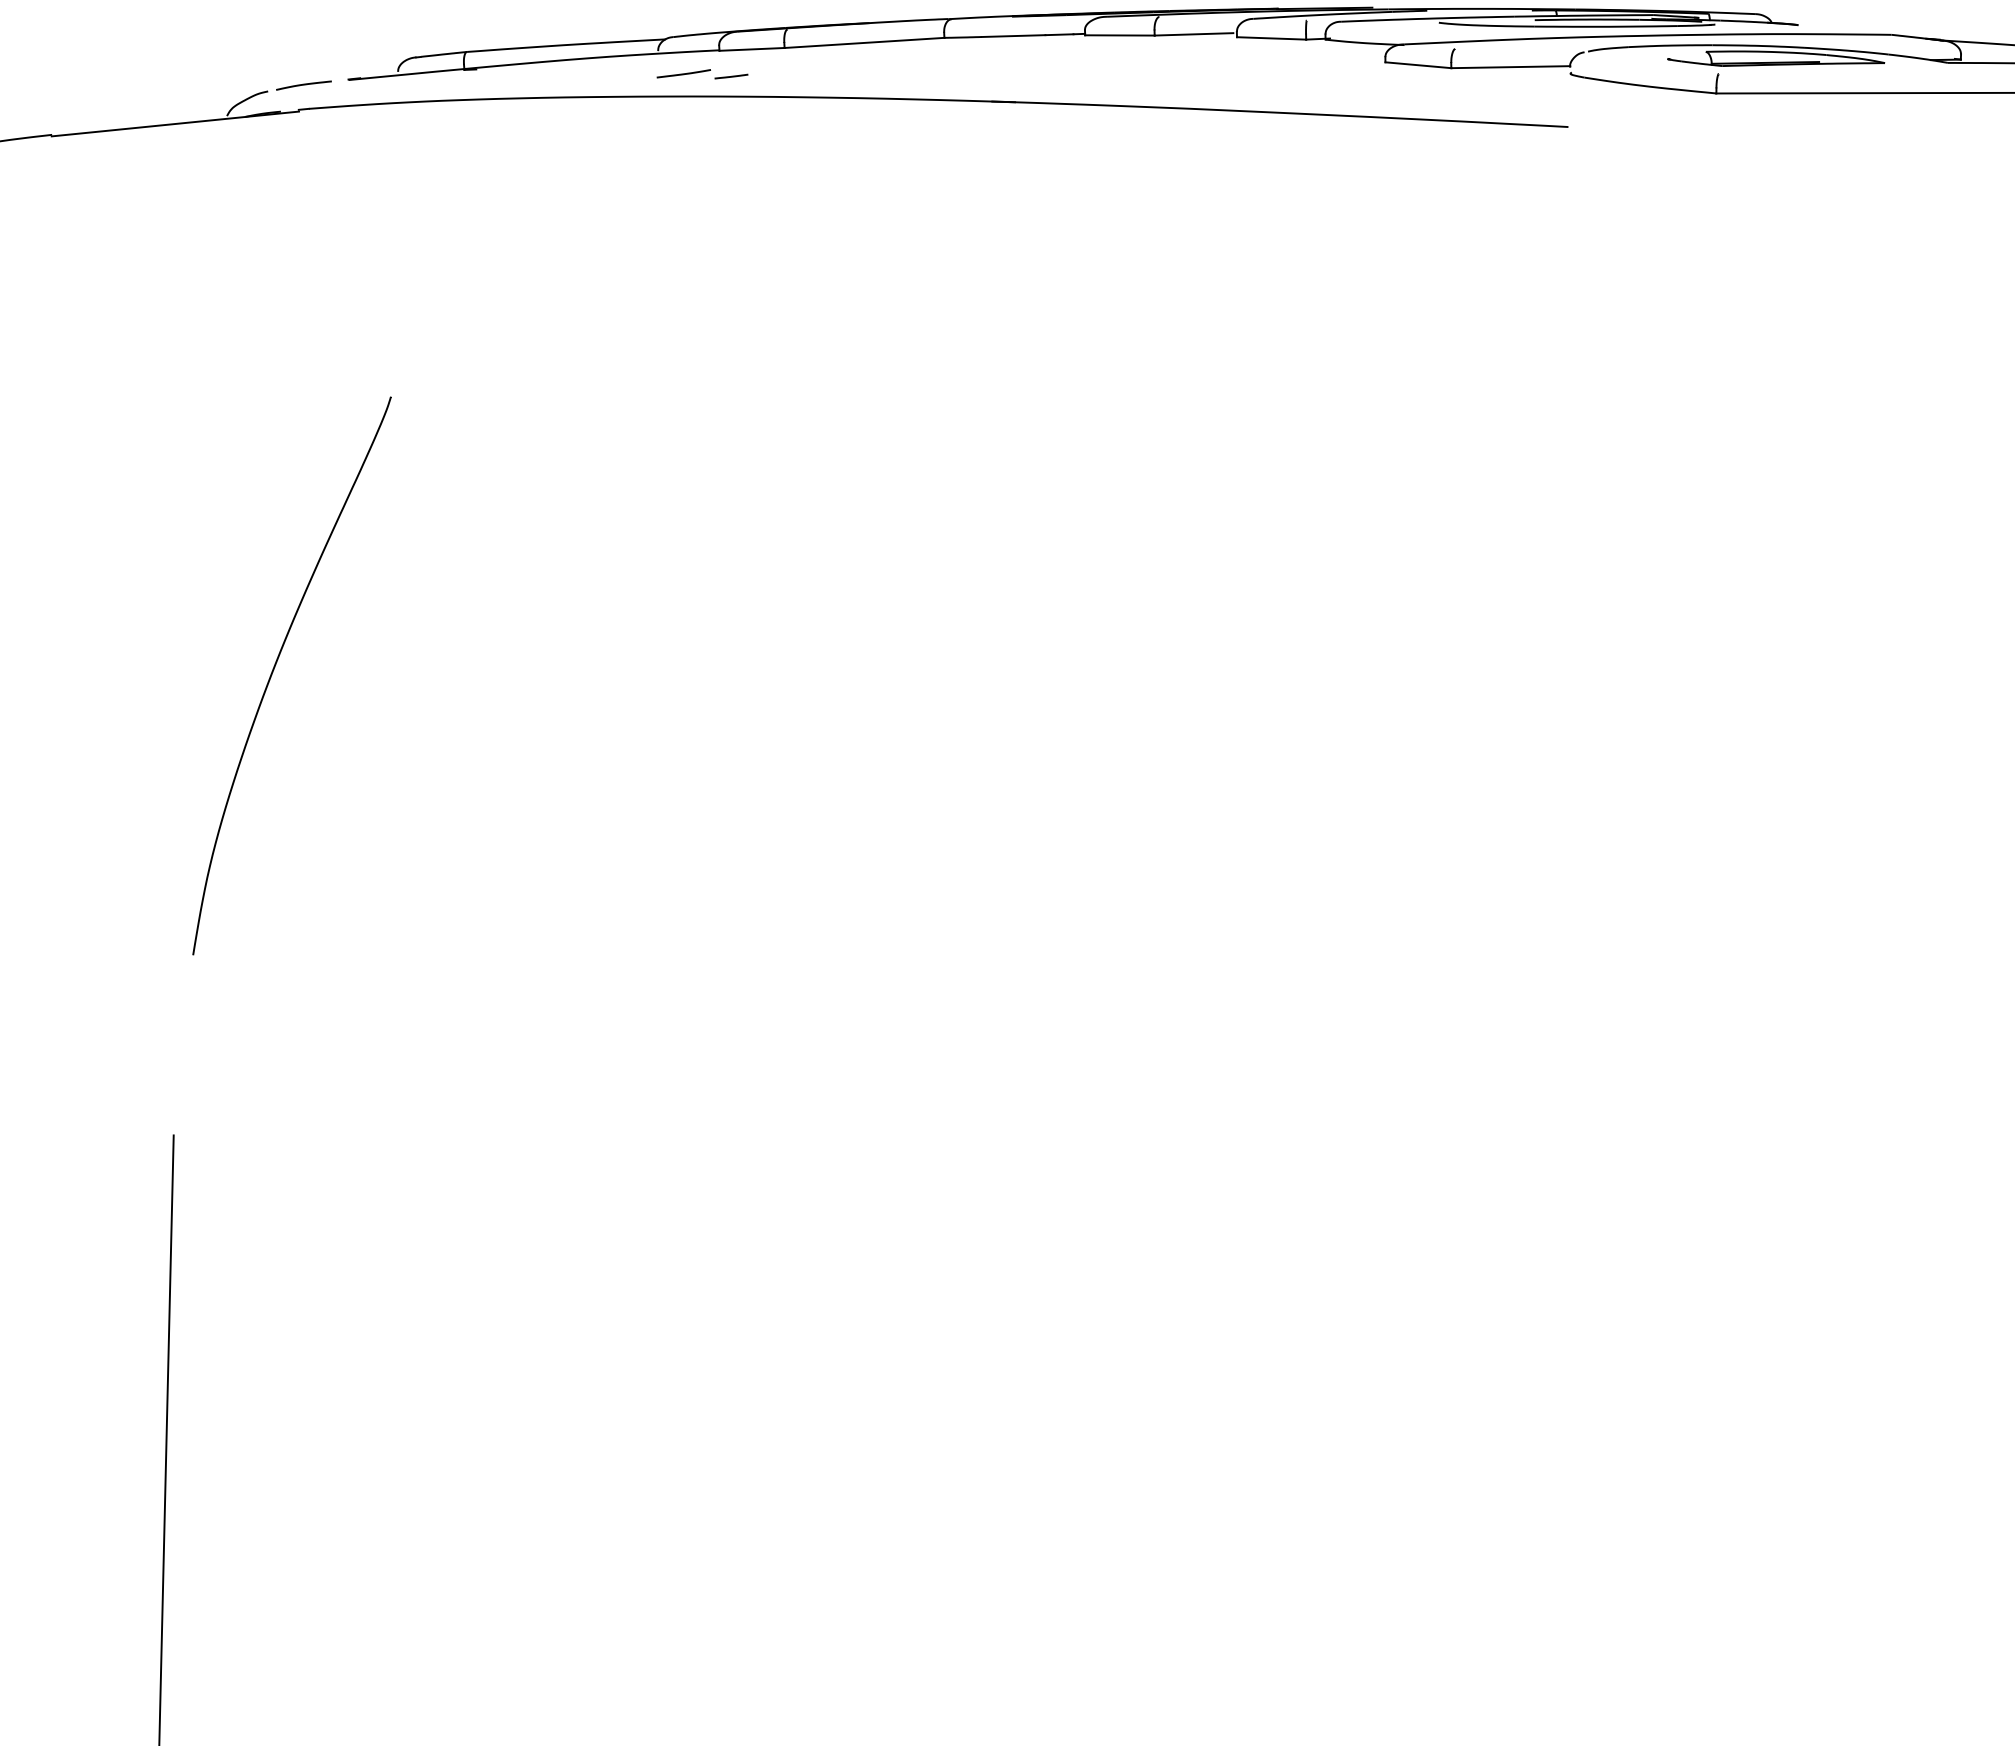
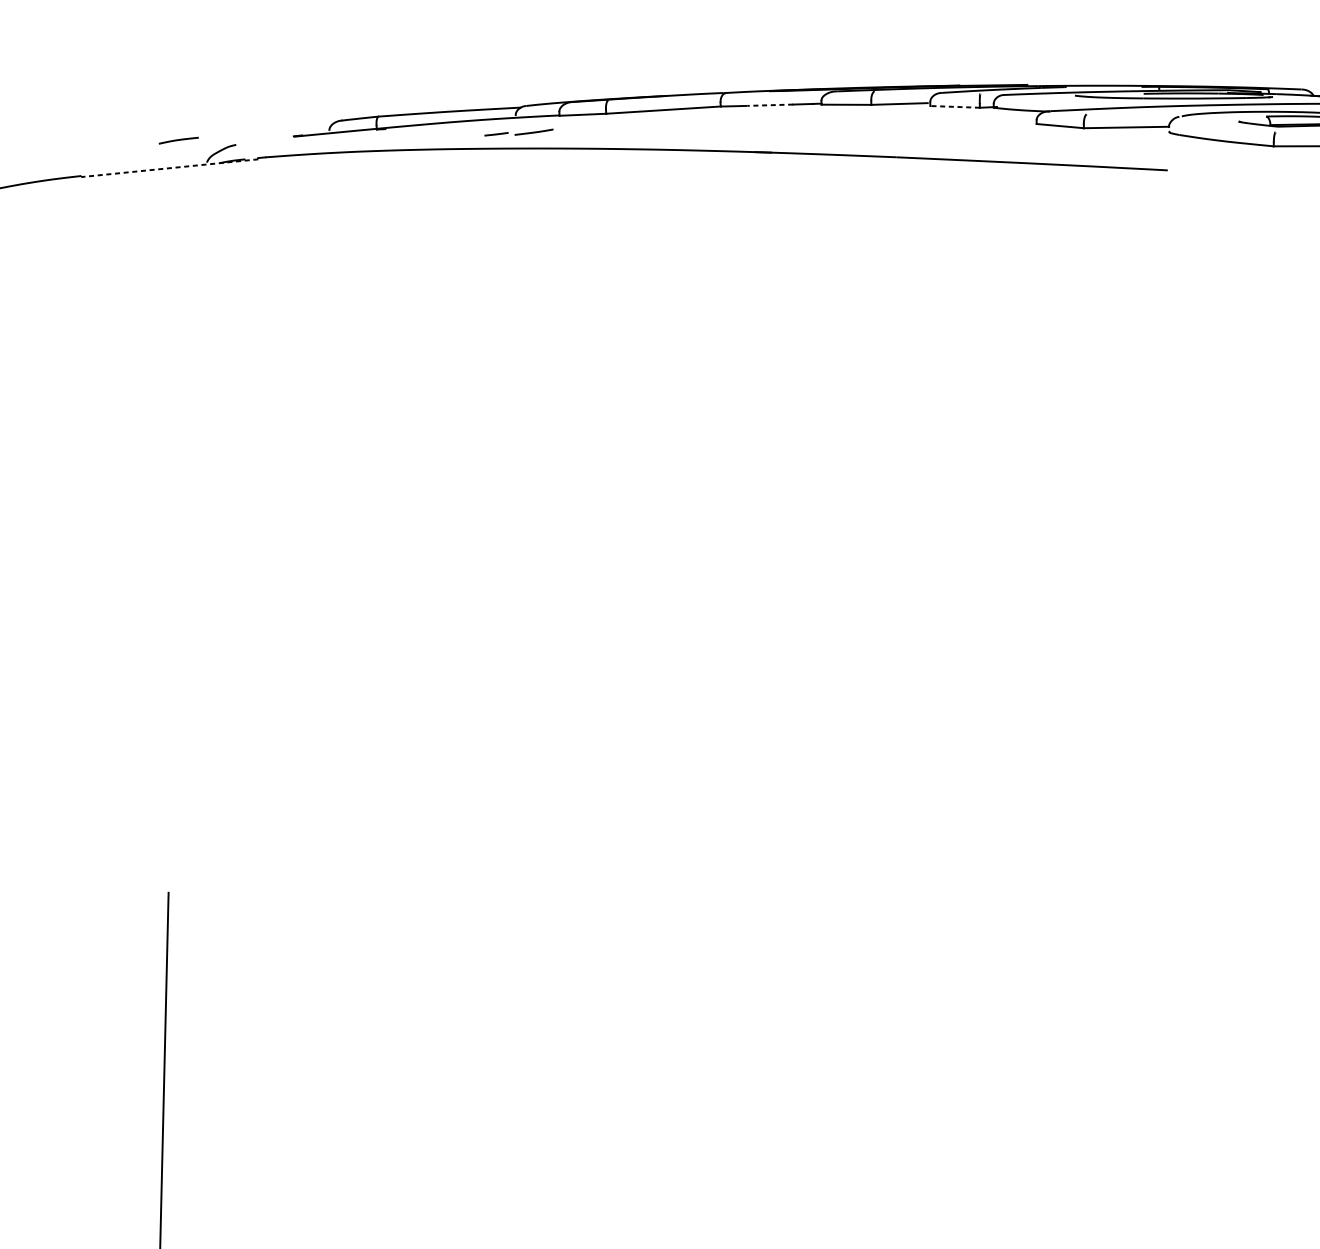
line: (1013, 36) -> (770, 105), solid -> dashed
line: (1271, 38) -> (955, 106), solid -> dashed
line: (731, 76) -> (496, 134), moved
curve: (303, 85) -> (178, 140), moved
line: (174, 124) -> (169, 168), solid -> dashed
curve: (275, 667) -> (241, 557), removed

